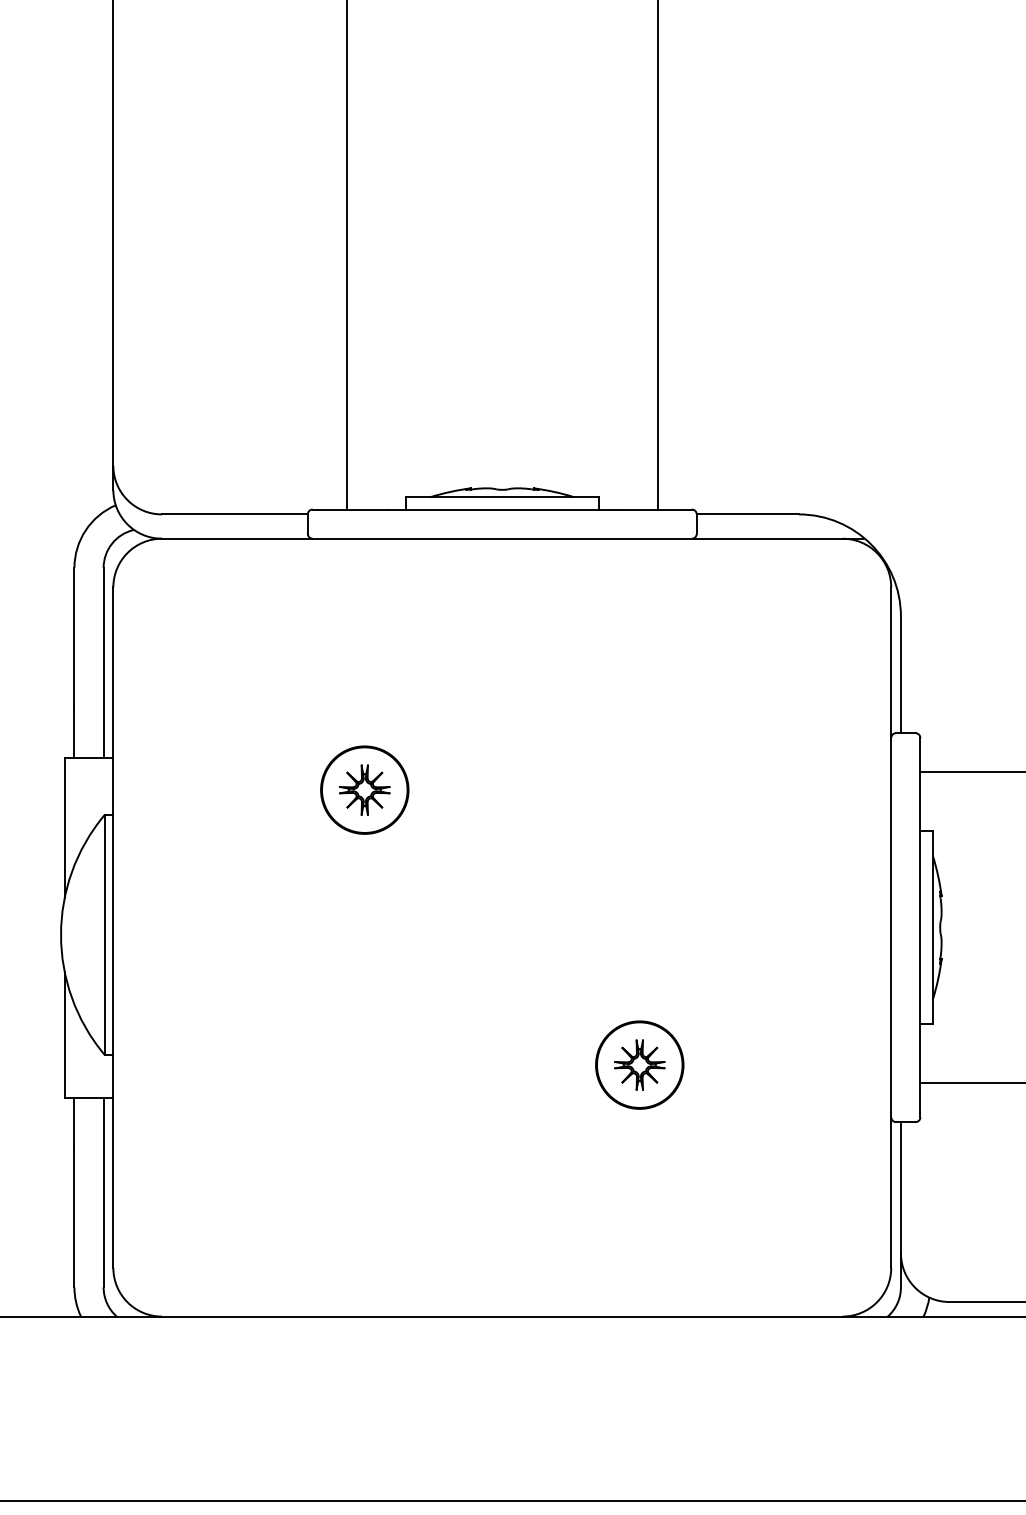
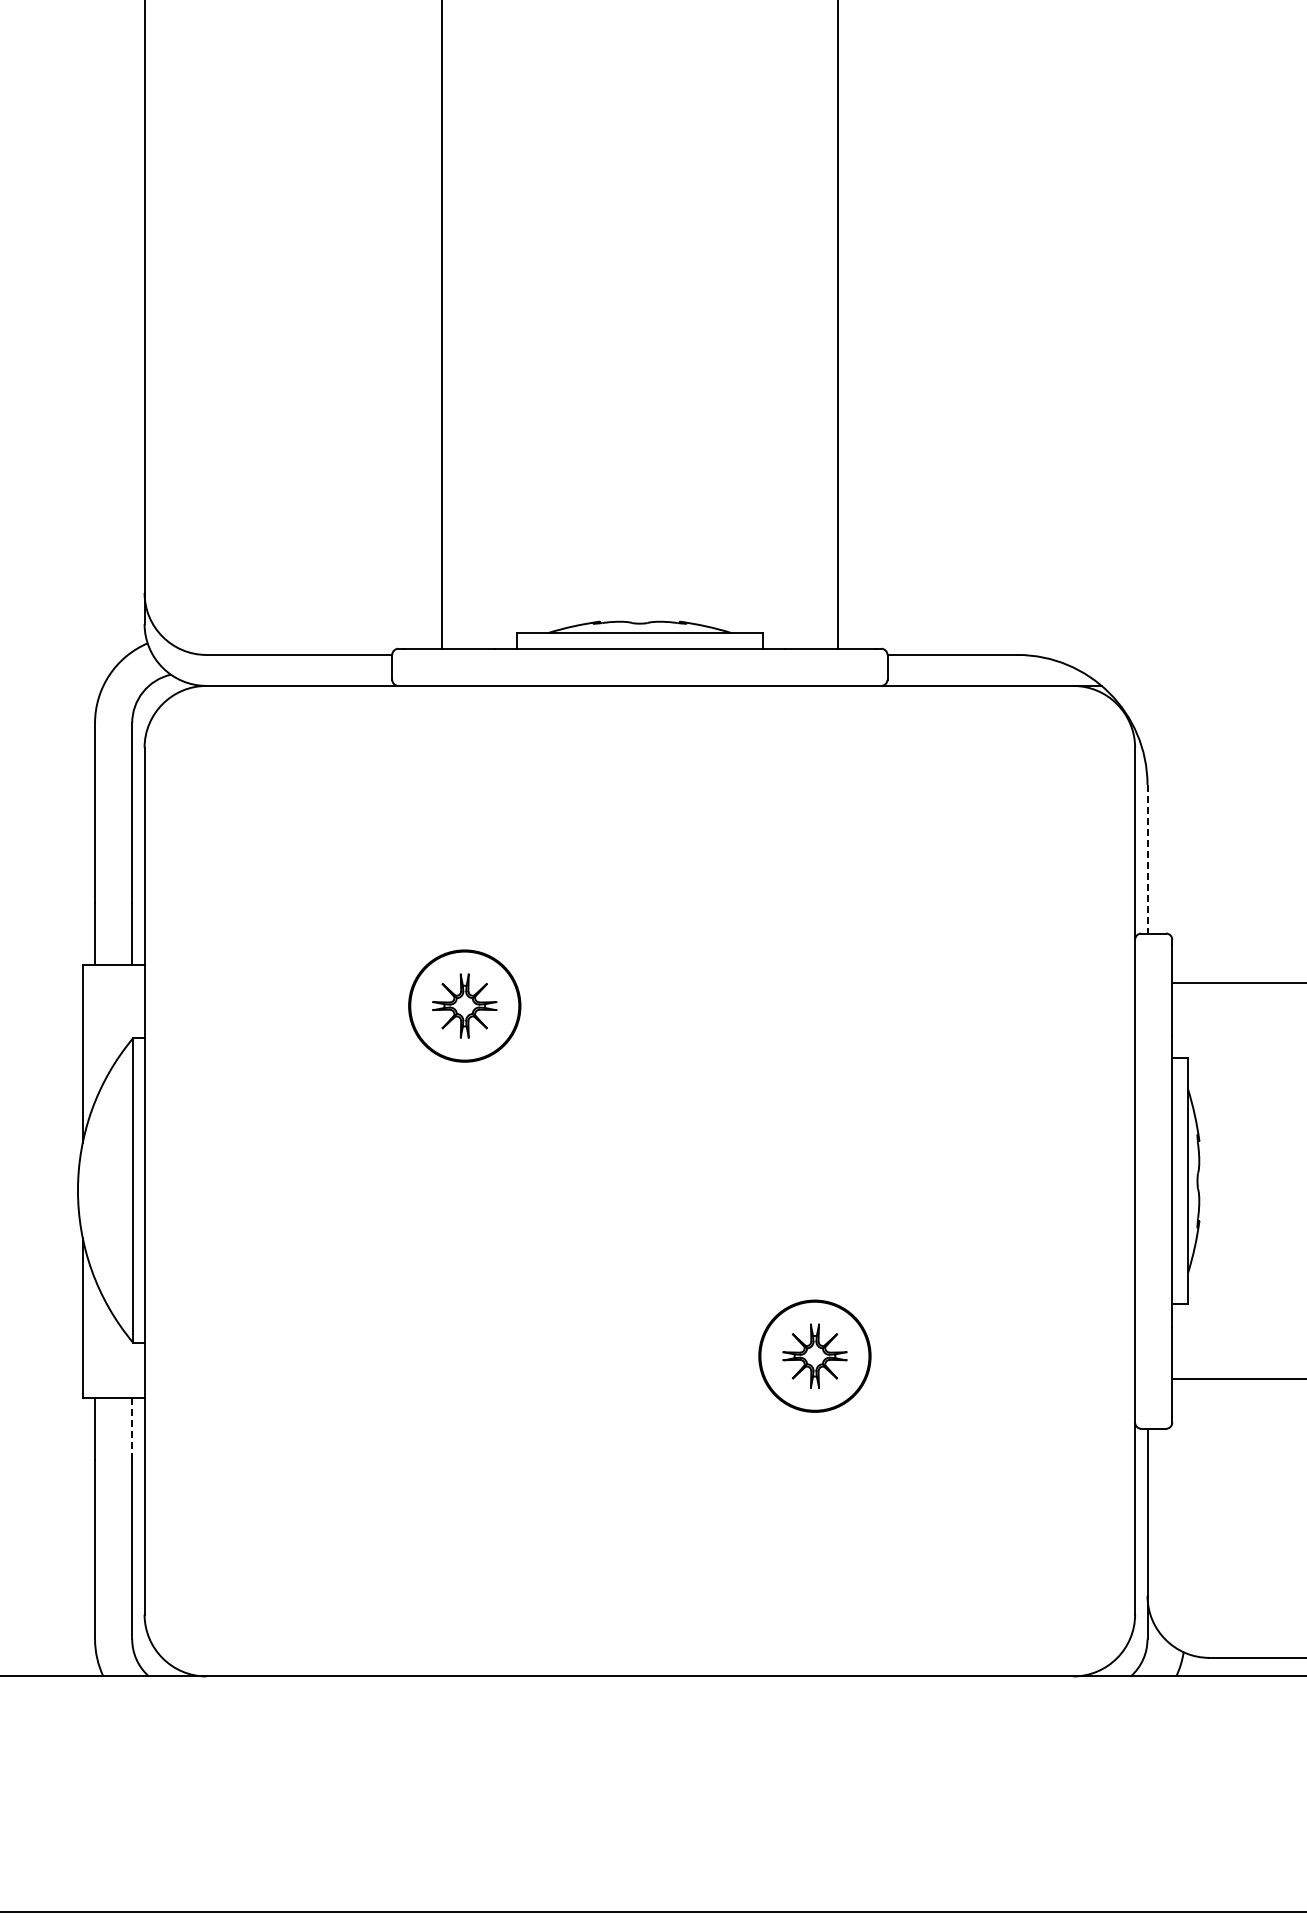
line: (900, 675) -> (1147, 859), solid -> dashed
line: (103, 1121) -> (132, 1428), solid -> dashed

